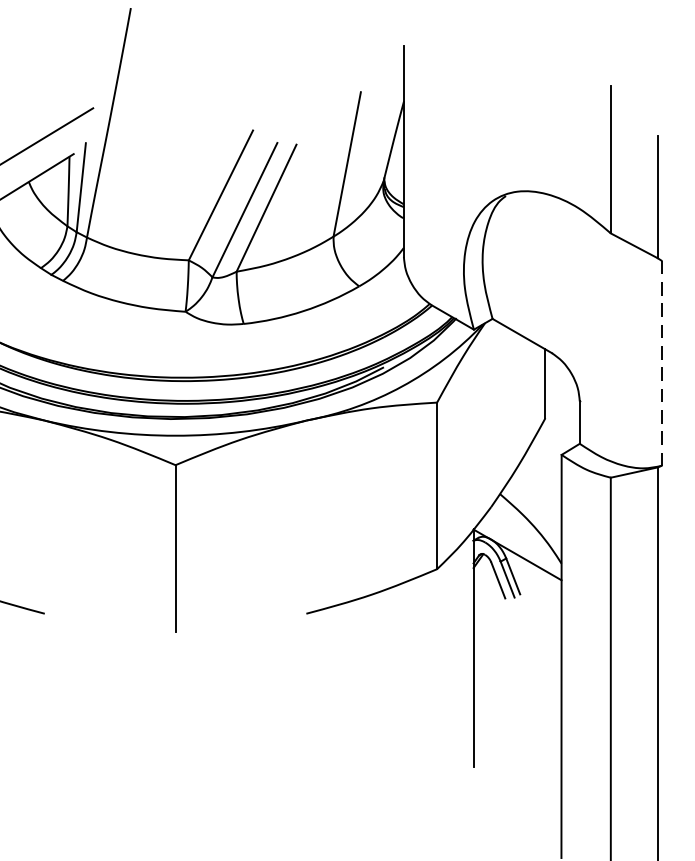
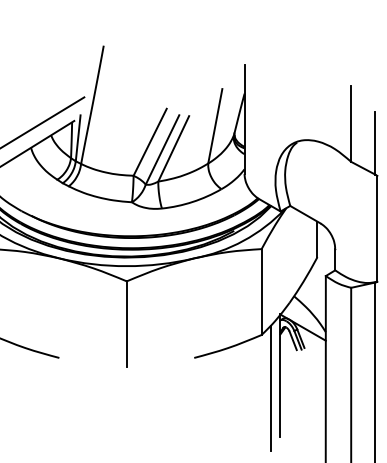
line: (661, 362) -> (377, 228), dashed -> solid
line: (454, 672) -> (270, 388), added

